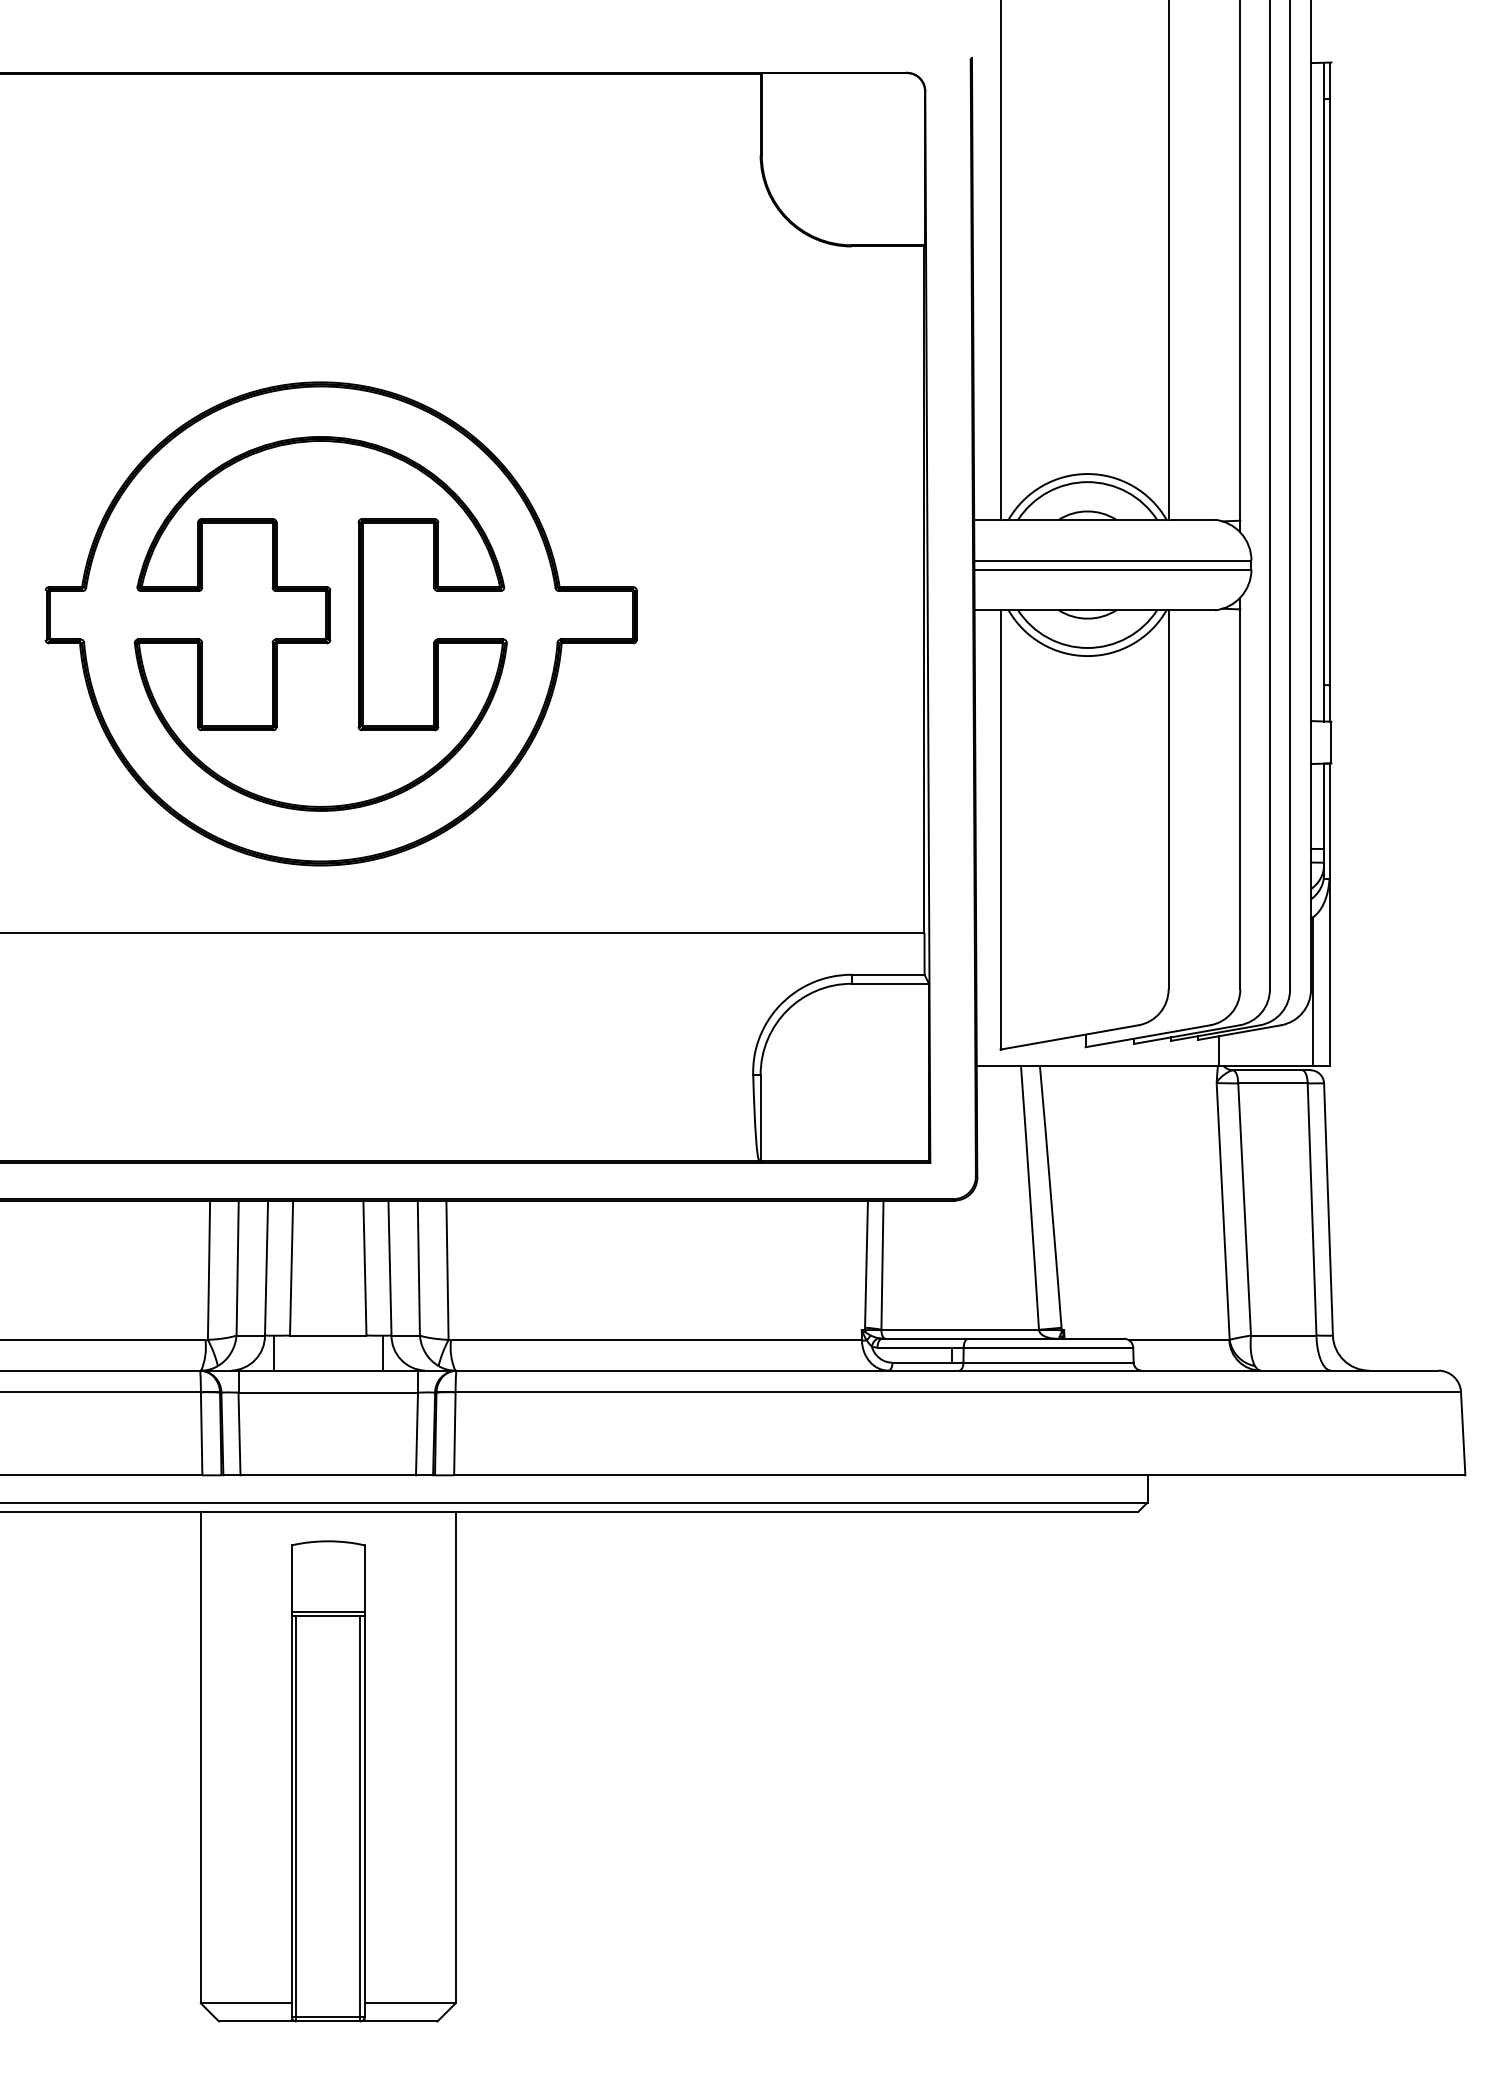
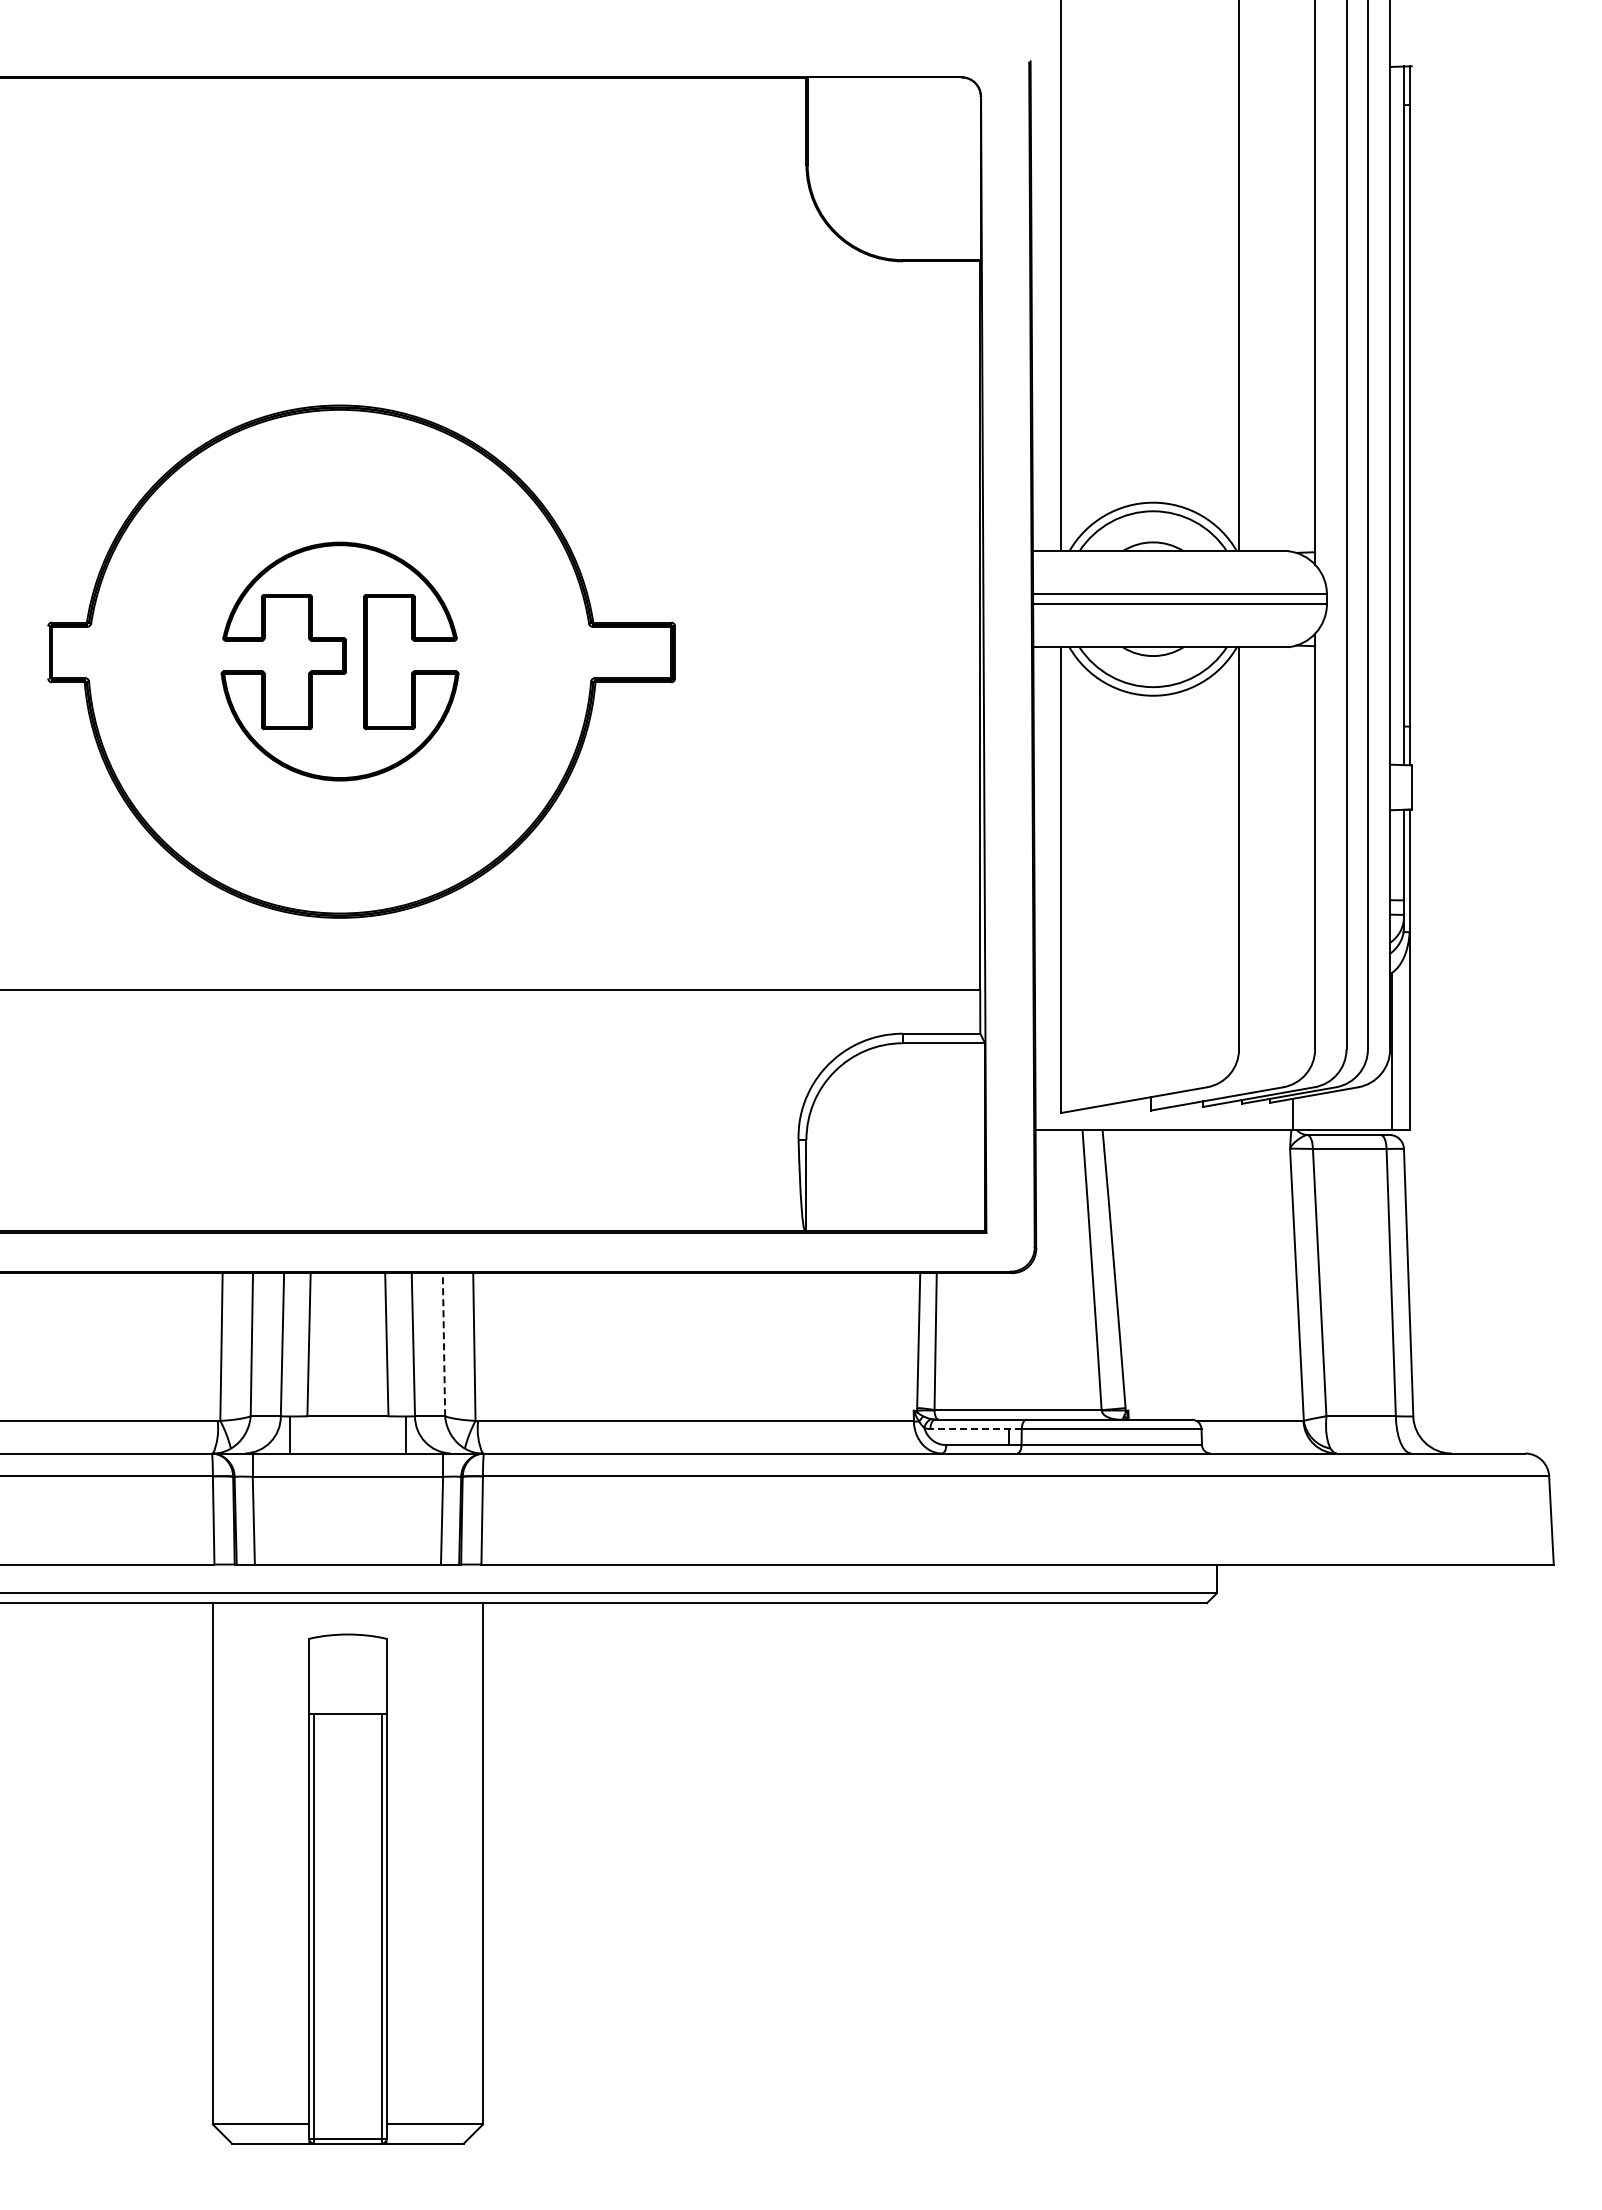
part: (320, 623) -> (339, 661), size x0.6
line: (418, 1266) -> (443, 1343), solid -> dashed
line: (920, 1348) -> (976, 1429), solid -> dashed
line: (327, 1612) -> (347, 1709), removed

